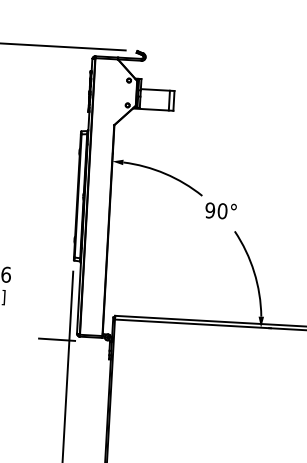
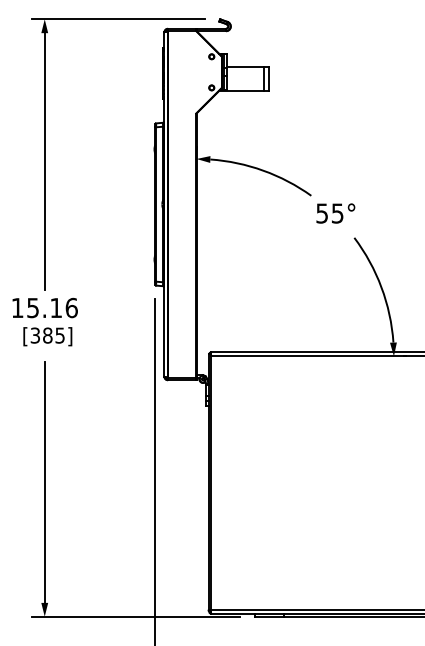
text: (216, 210) -> (329, 213), 90° -> 55°
line: (56, 339) -> (139, 385), removed

